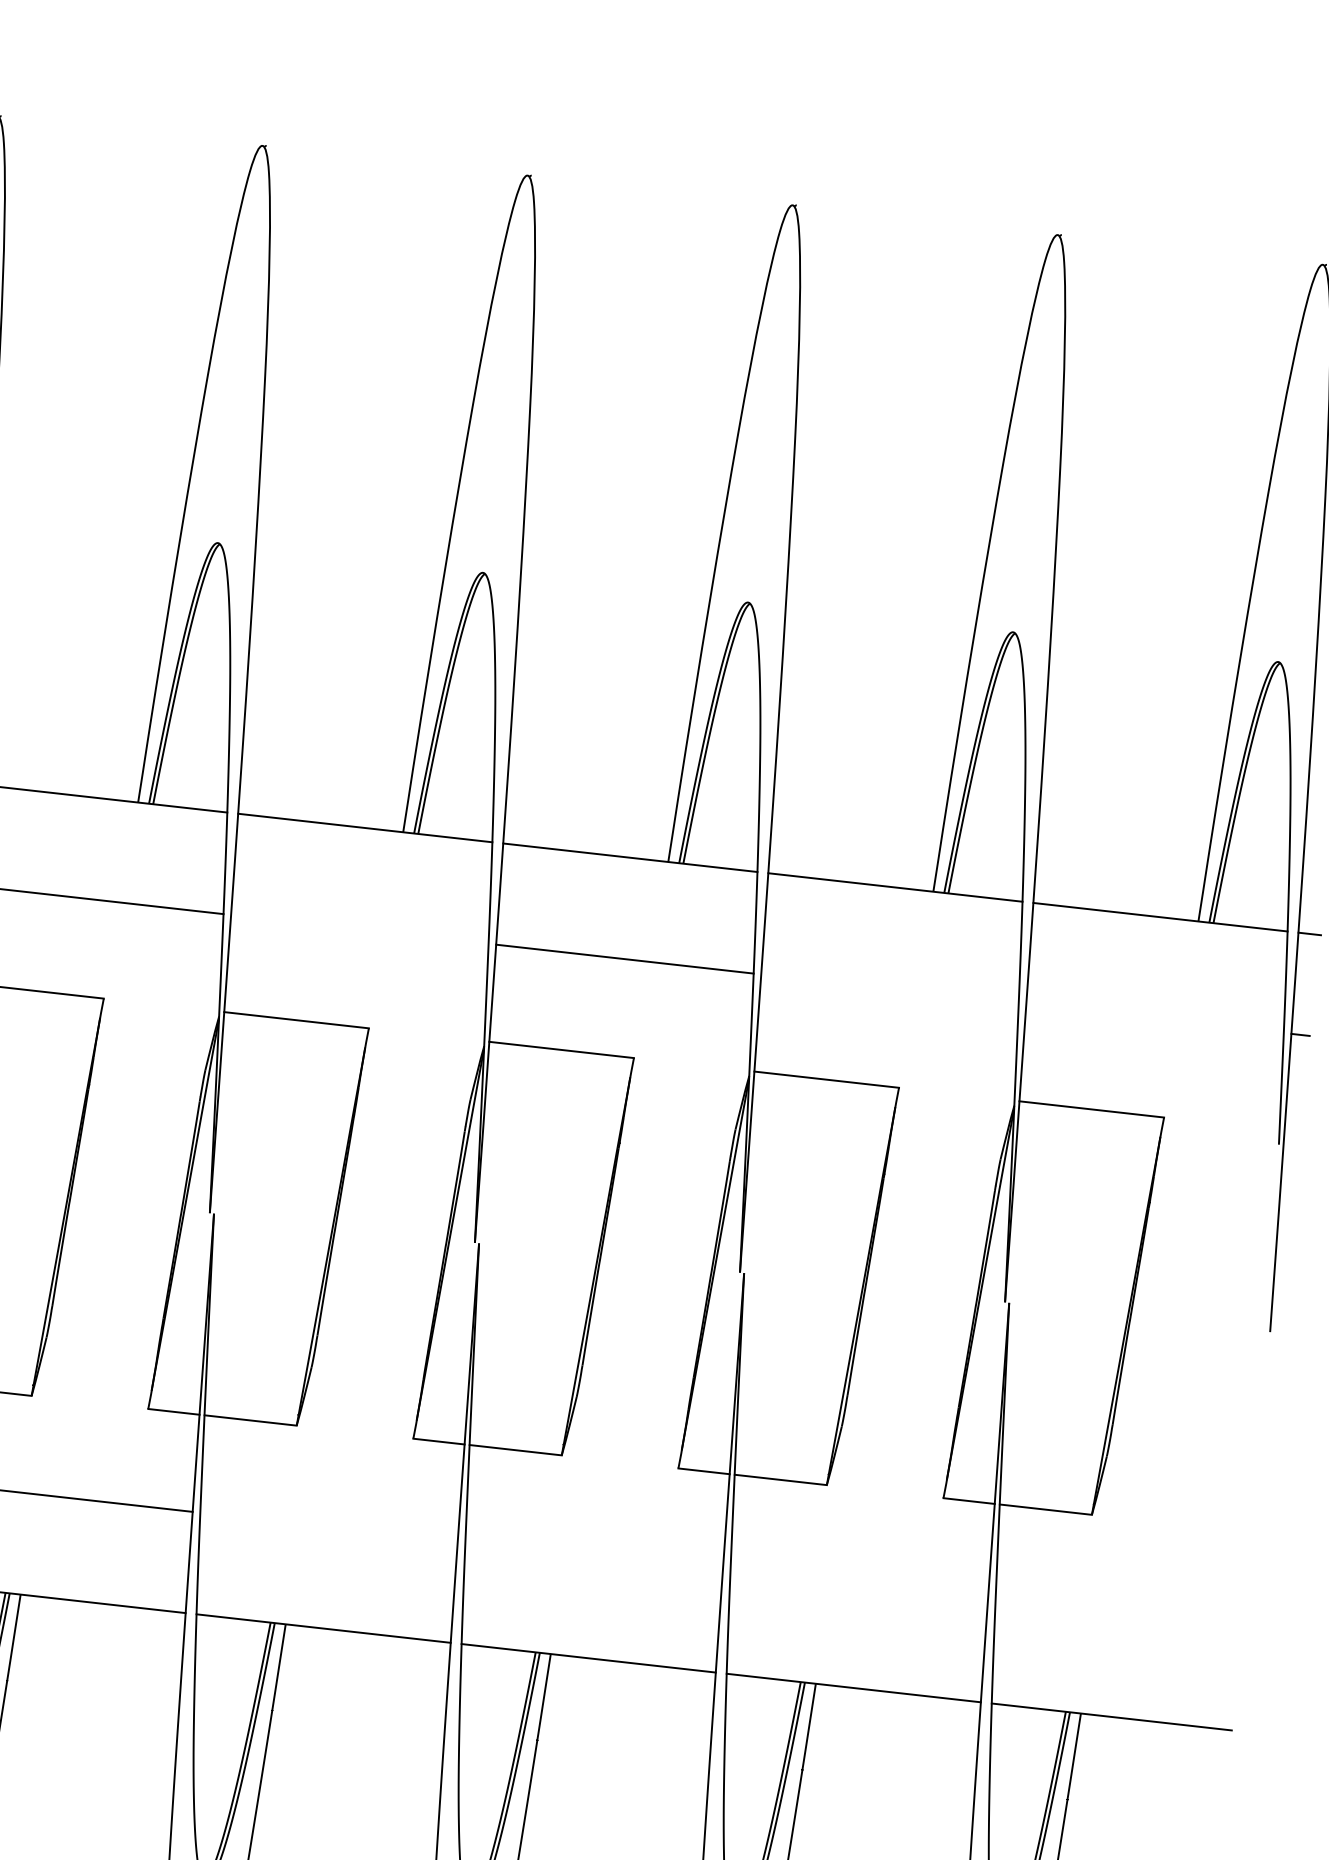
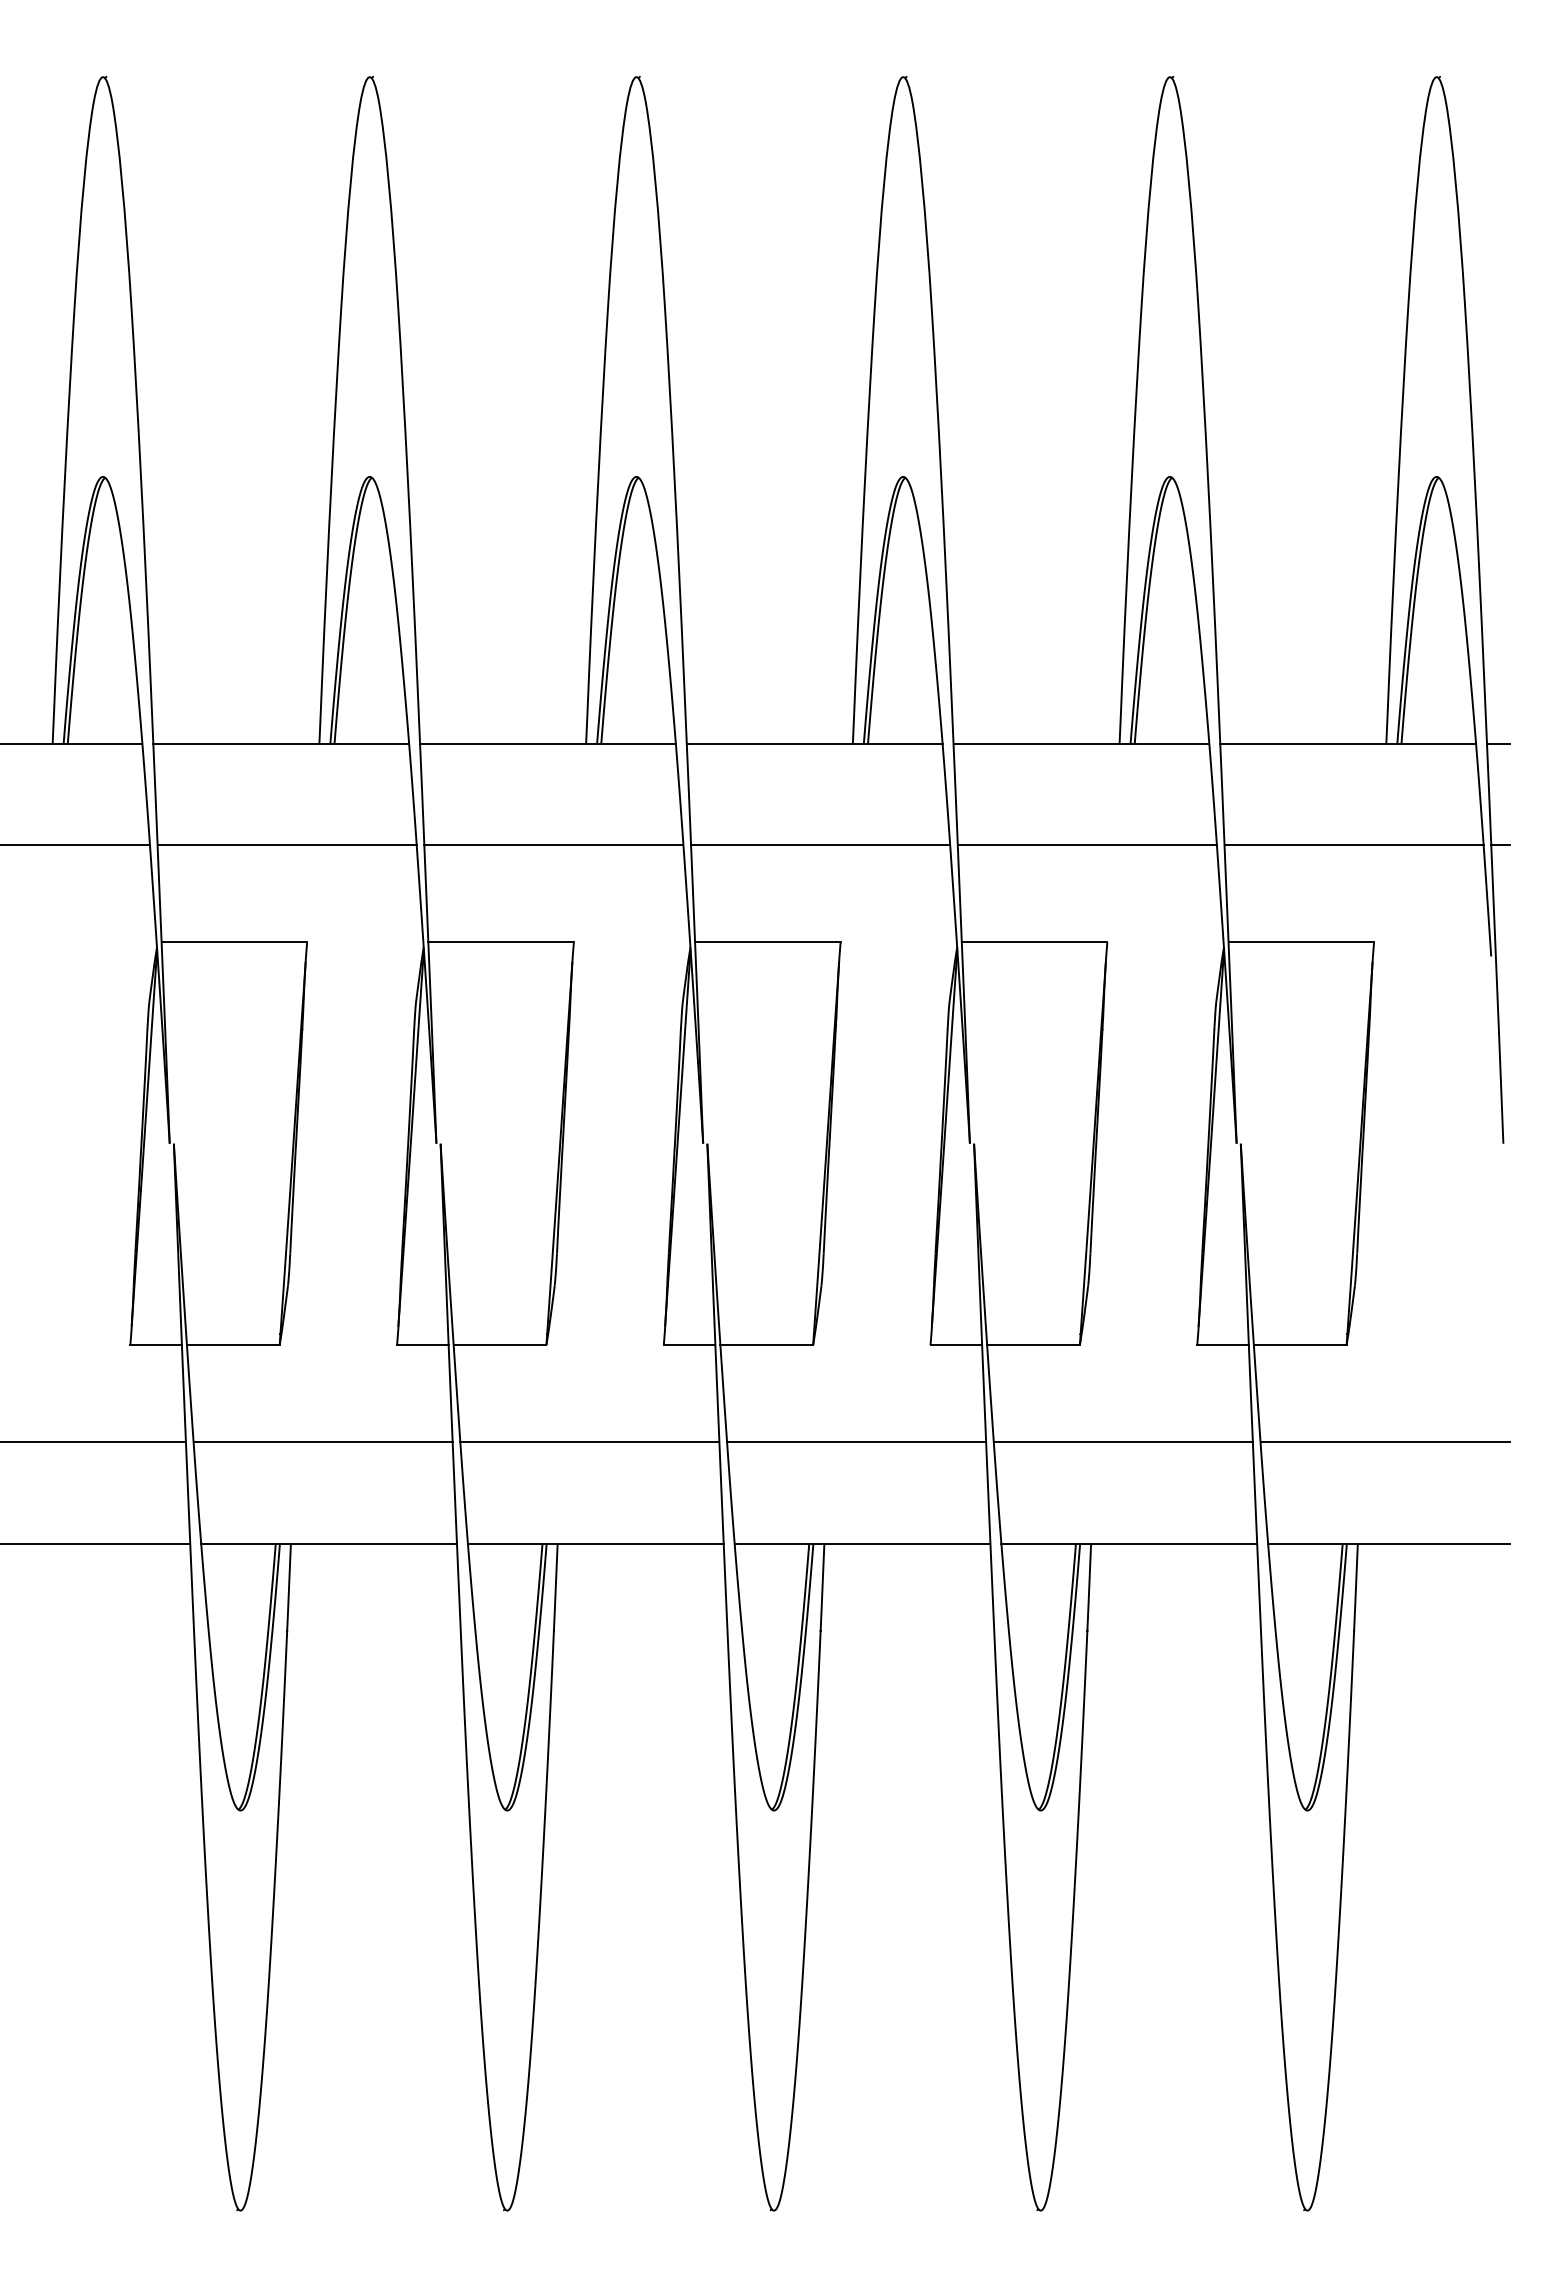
line: (359, 928) -> (553, 844), added
line: (889, 988) -> (1086, 844), added
line: (1154, 1018) -> (1353, 844), added
line: (328, 1527) -> (589, 1442), added
line: (593, 1556) -> (856, 1442), added
line: (858, 1586) -> (1122, 1442), added
line: (1118, 1615) -> (1384, 1442), added

